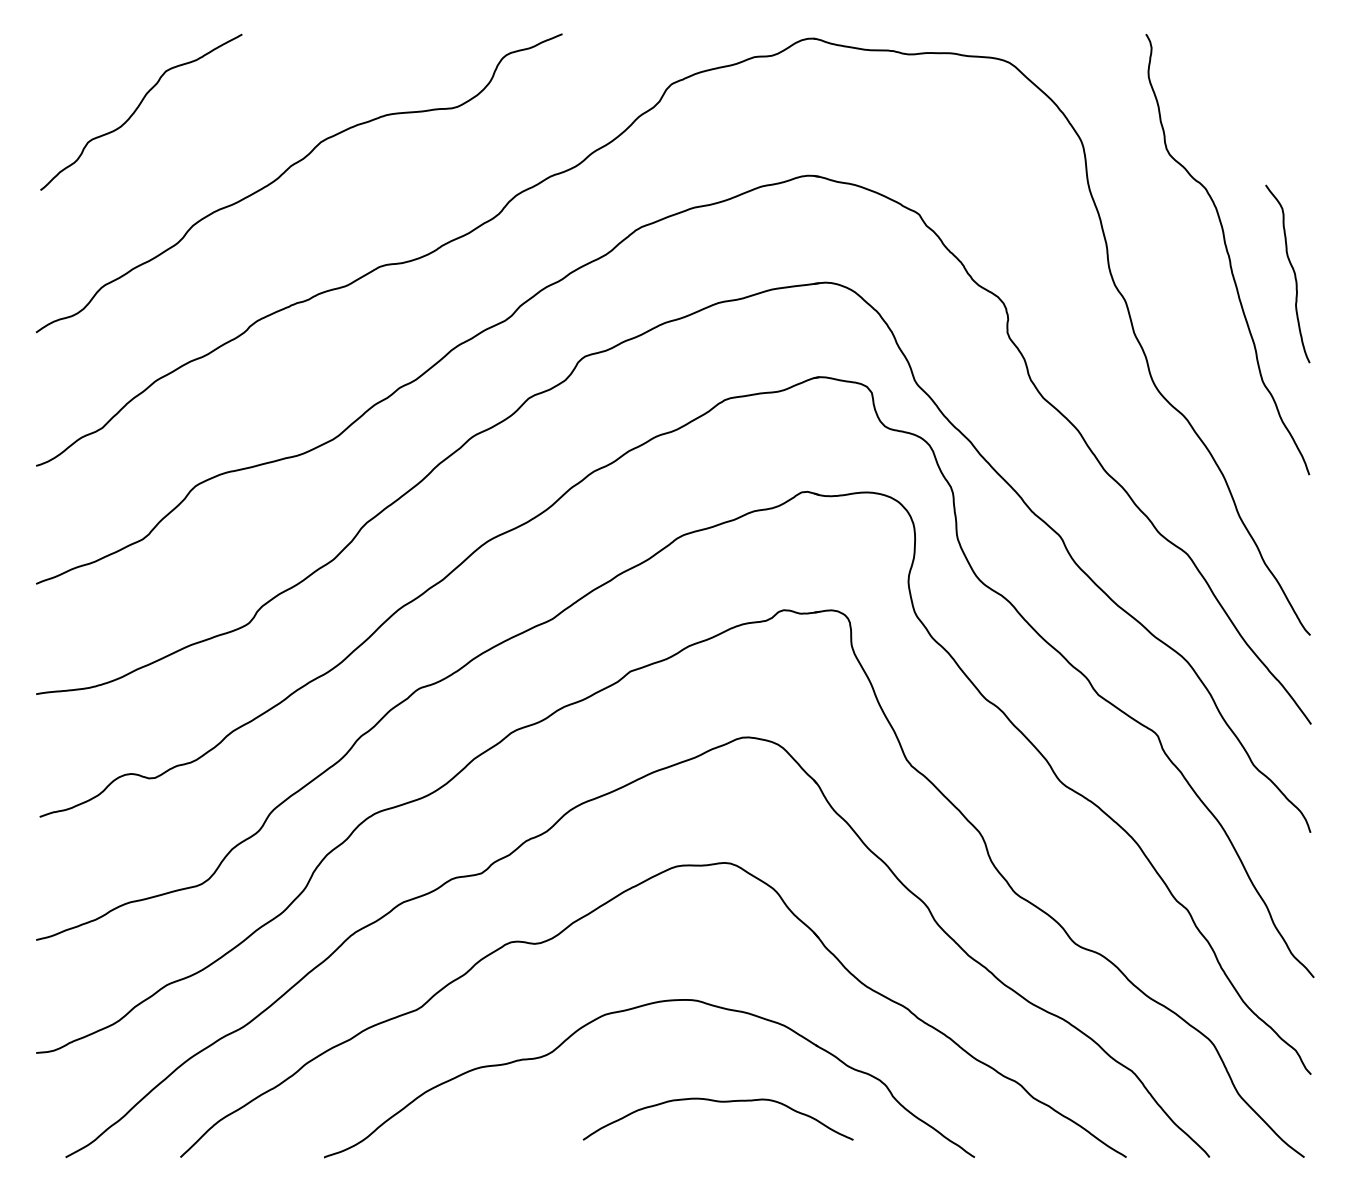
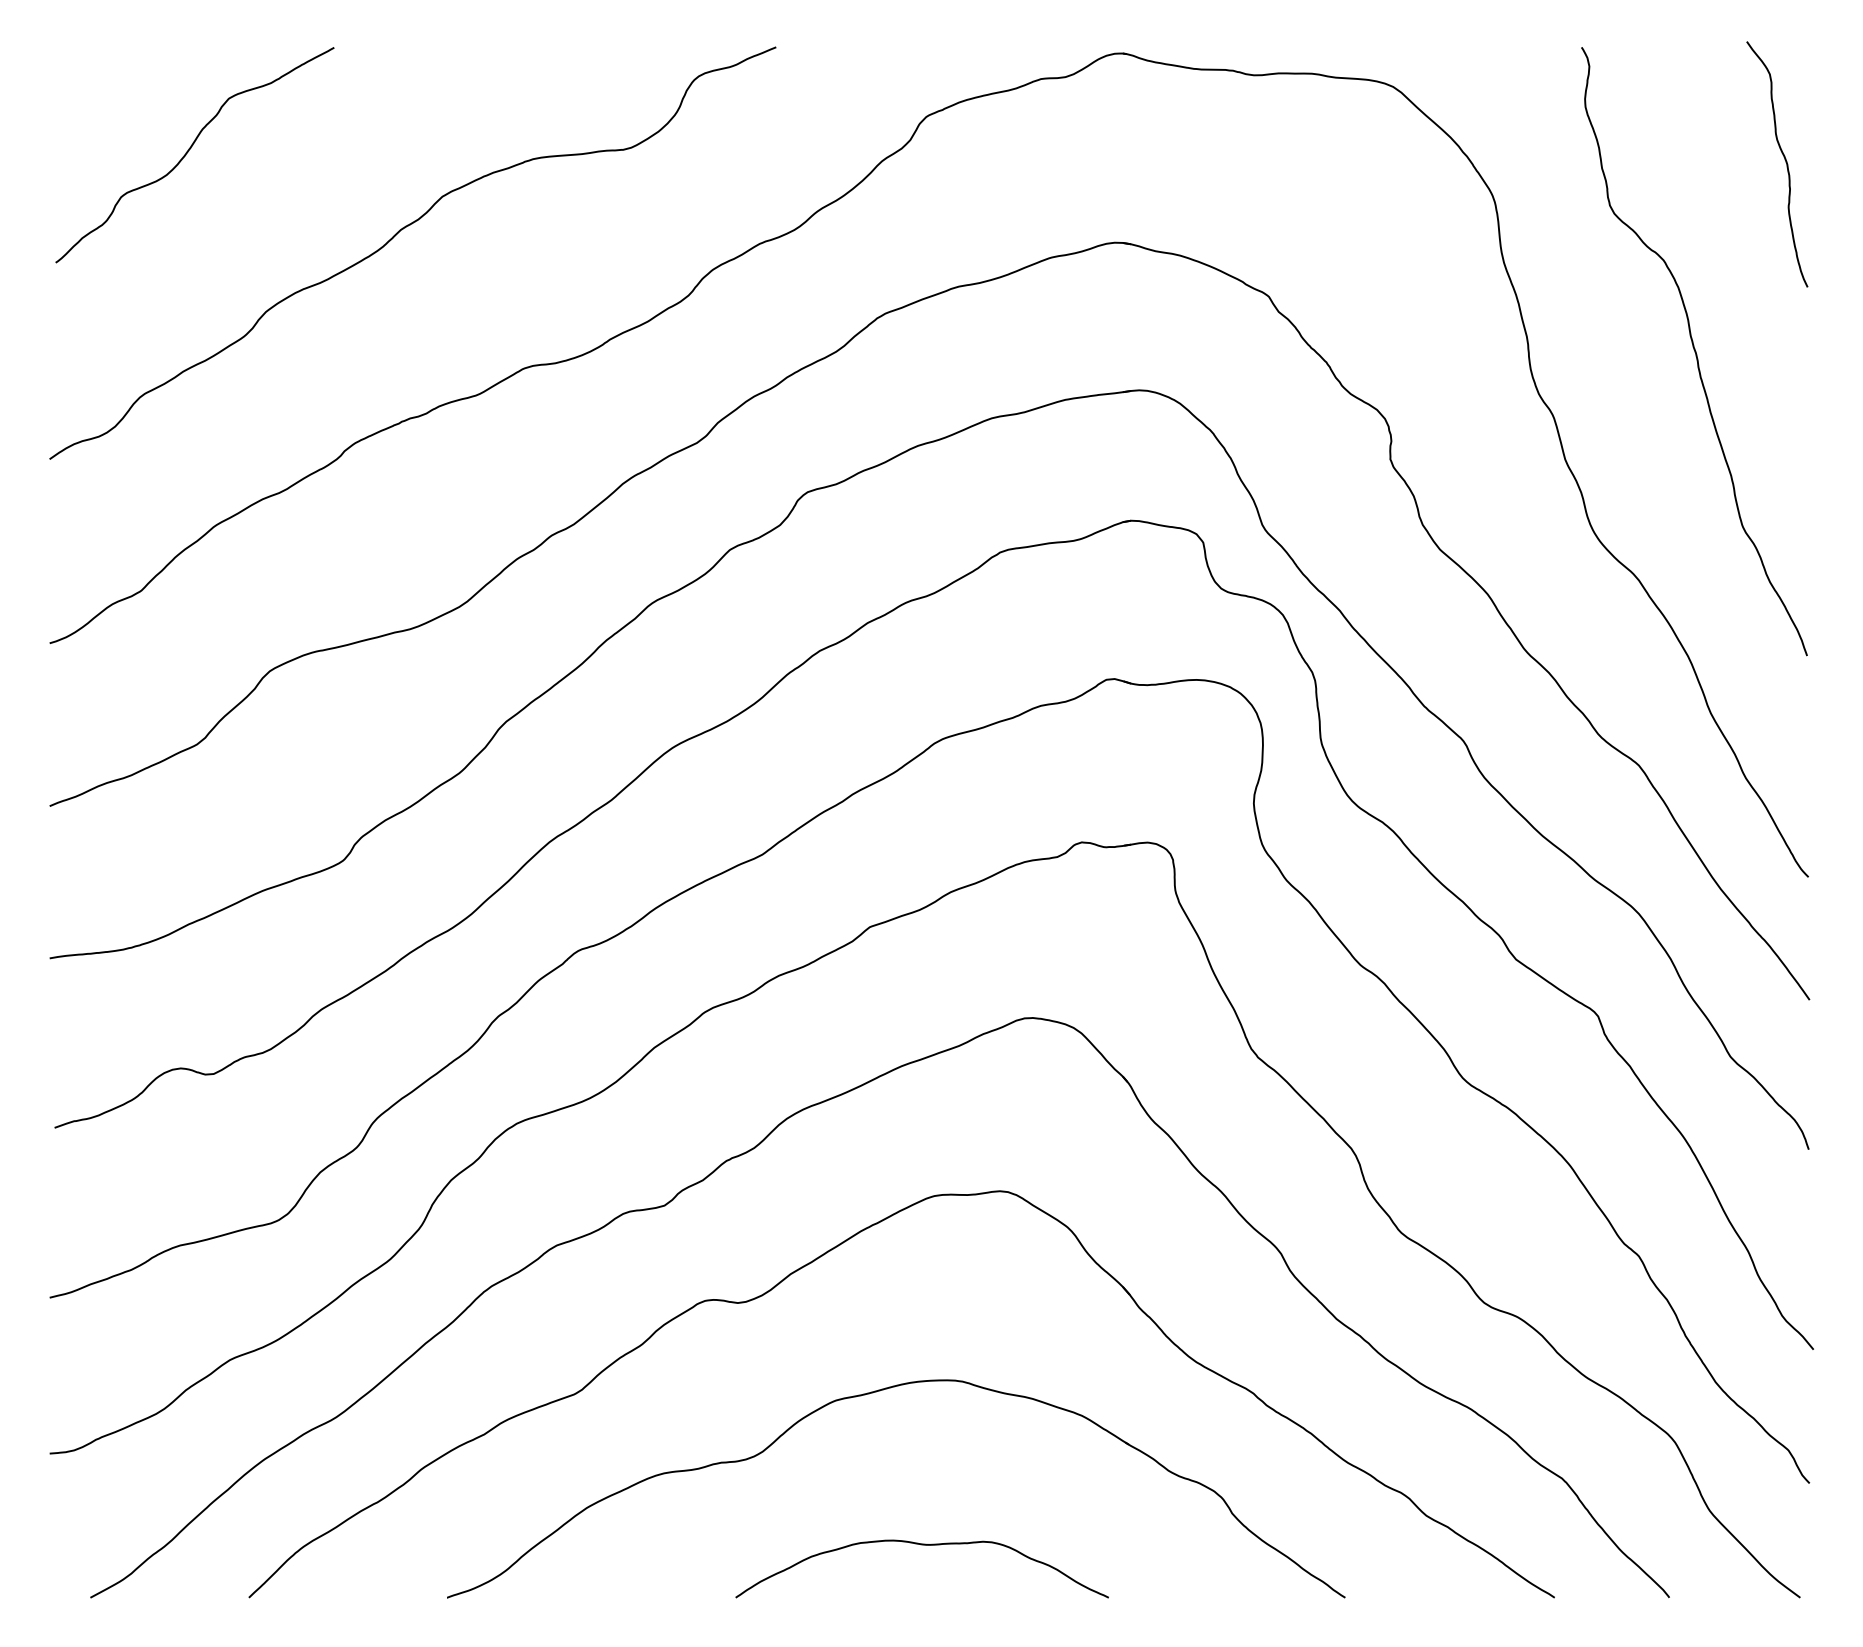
curve: (1293, 272) -> (1785, 162), moved
curve: (717, 1102) -> (921, 1545), moved

